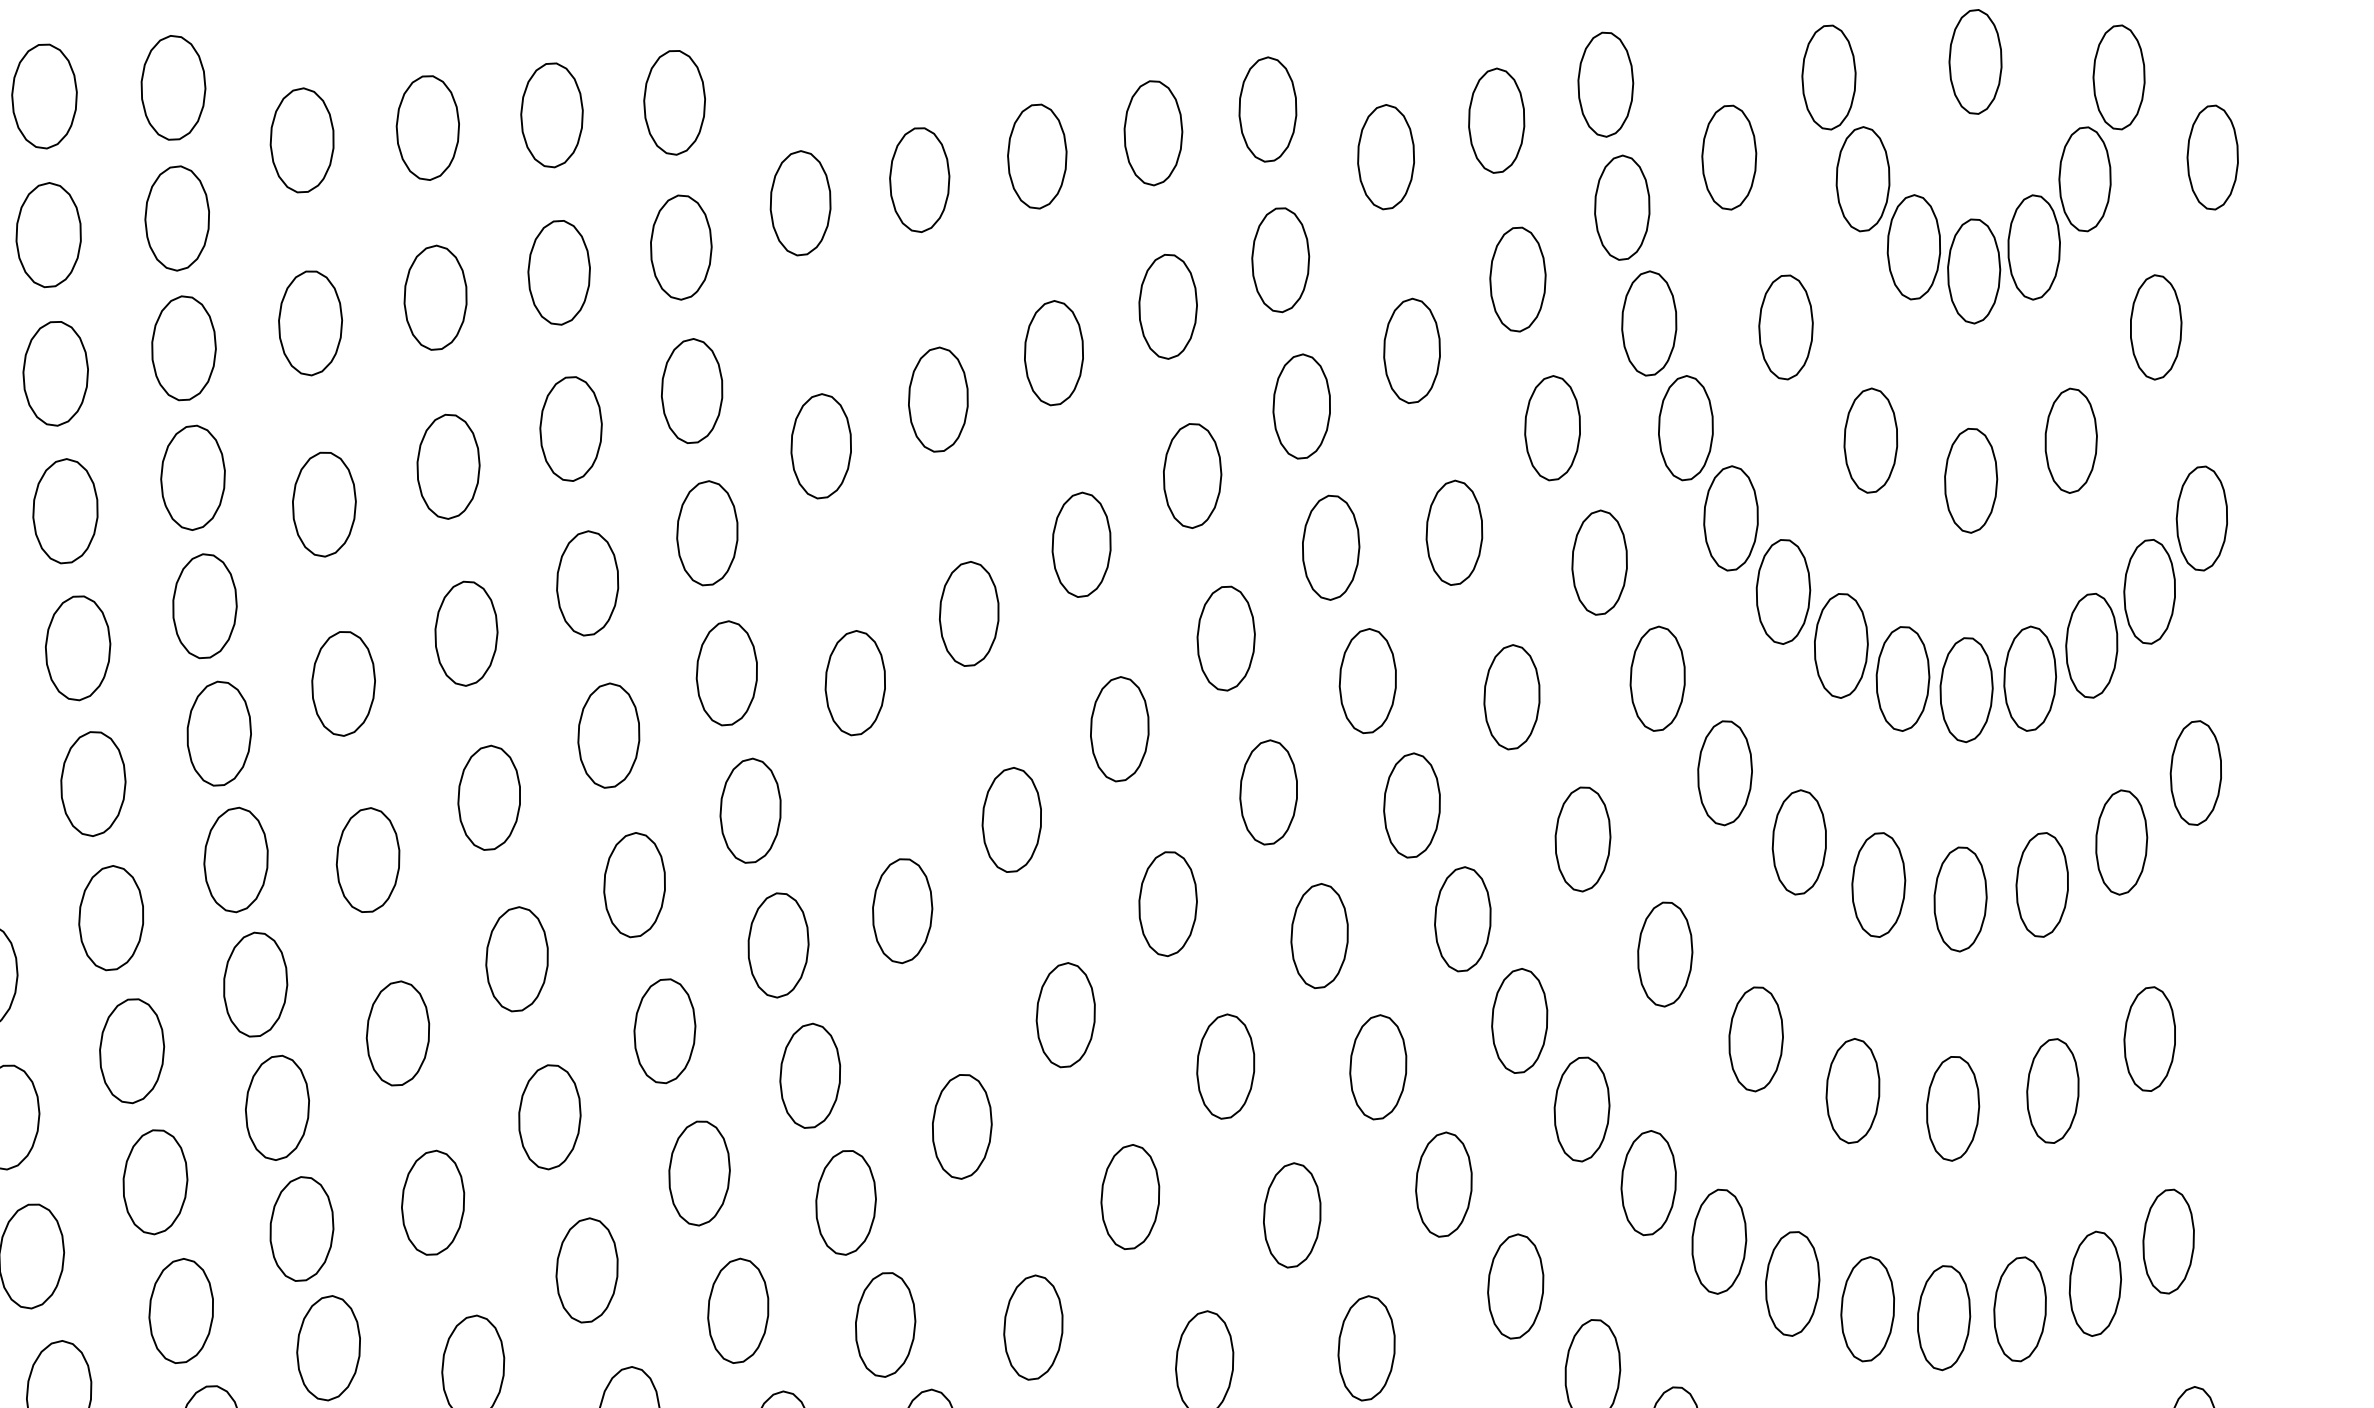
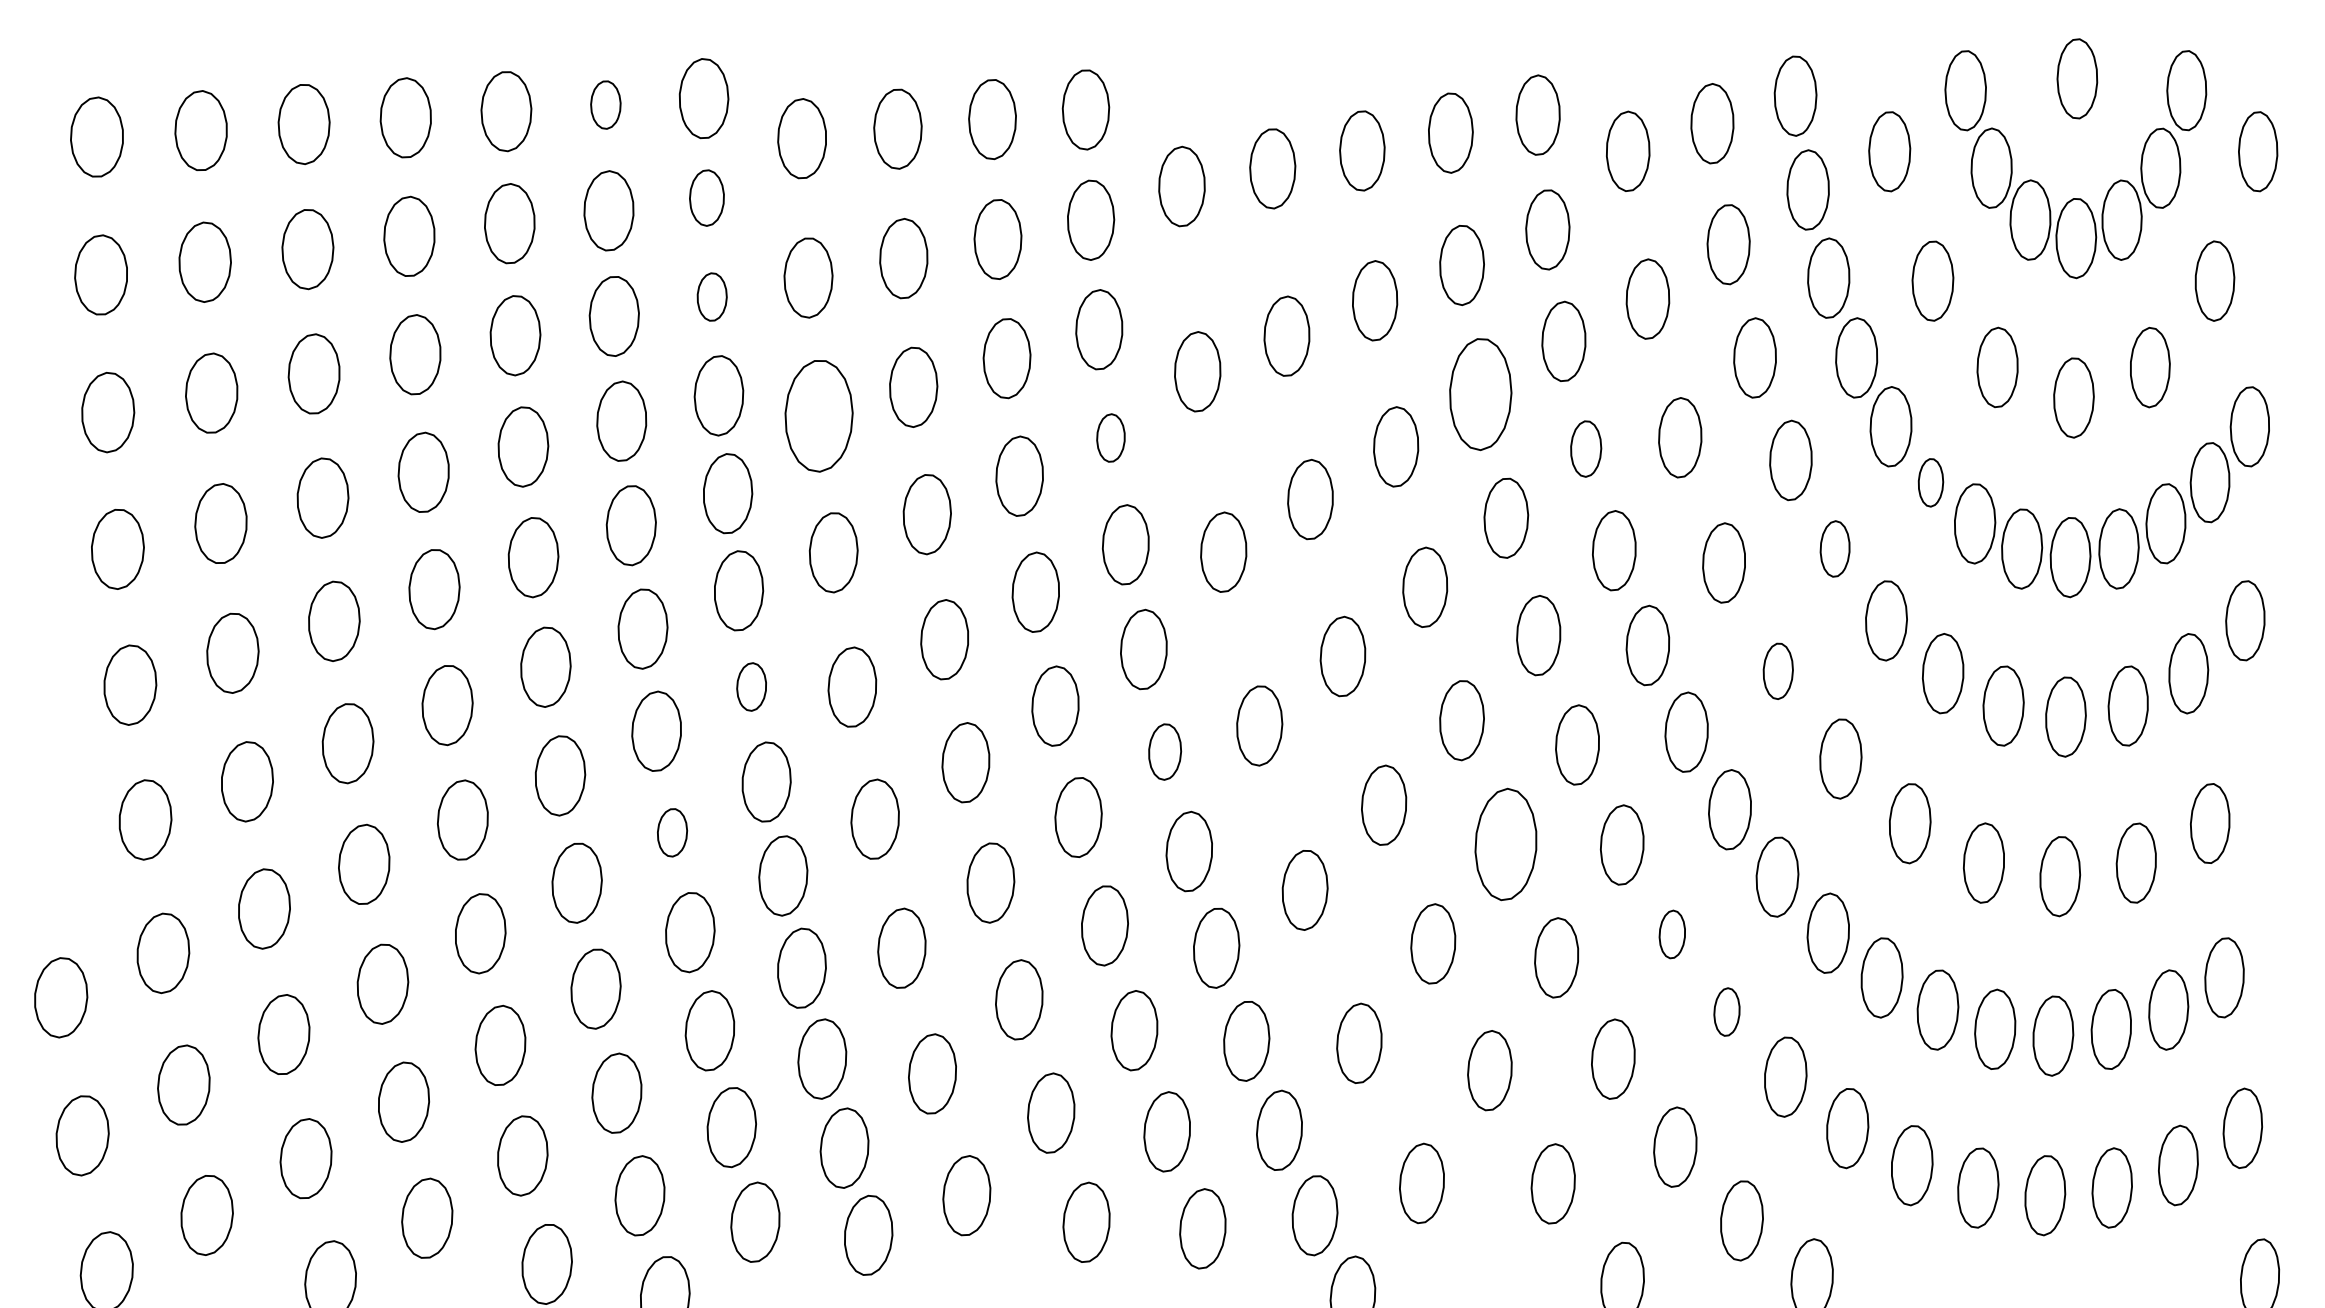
part: (44, 95) -> (605, 104), size x0.6
part: (176, 217) -> (706, 197), size x0.7
part: (184, 347) -> (712, 296), size x0.6
part: (1192, 474) -> (1480, 393), size x1.4
part: (323, 503) -> (818, 415), size x1.4
part: (706, 532) -> (1110, 437), size x0.6
part: (1330, 546) -> (1585, 448), size x0.7
part: (1782, 591) -> (1930, 482), size x0.6
part: (1656, 678) -> (1834, 548), size x0.7
part: (1583, 839) -> (1778, 671), size x0.7
part: (235, 859) -> (751, 686), size x0.6
part: (777, 944) -> (1164, 751), size x0.7
part: (132, 1050) -> (672, 832), size x0.6
part: (1225, 1066) -> (1505, 844), size x1.4
part: (1444, 1184) -> (1672, 934), size x0.6
part: (1515, 1285) -> (1726, 1011), size x0.6

